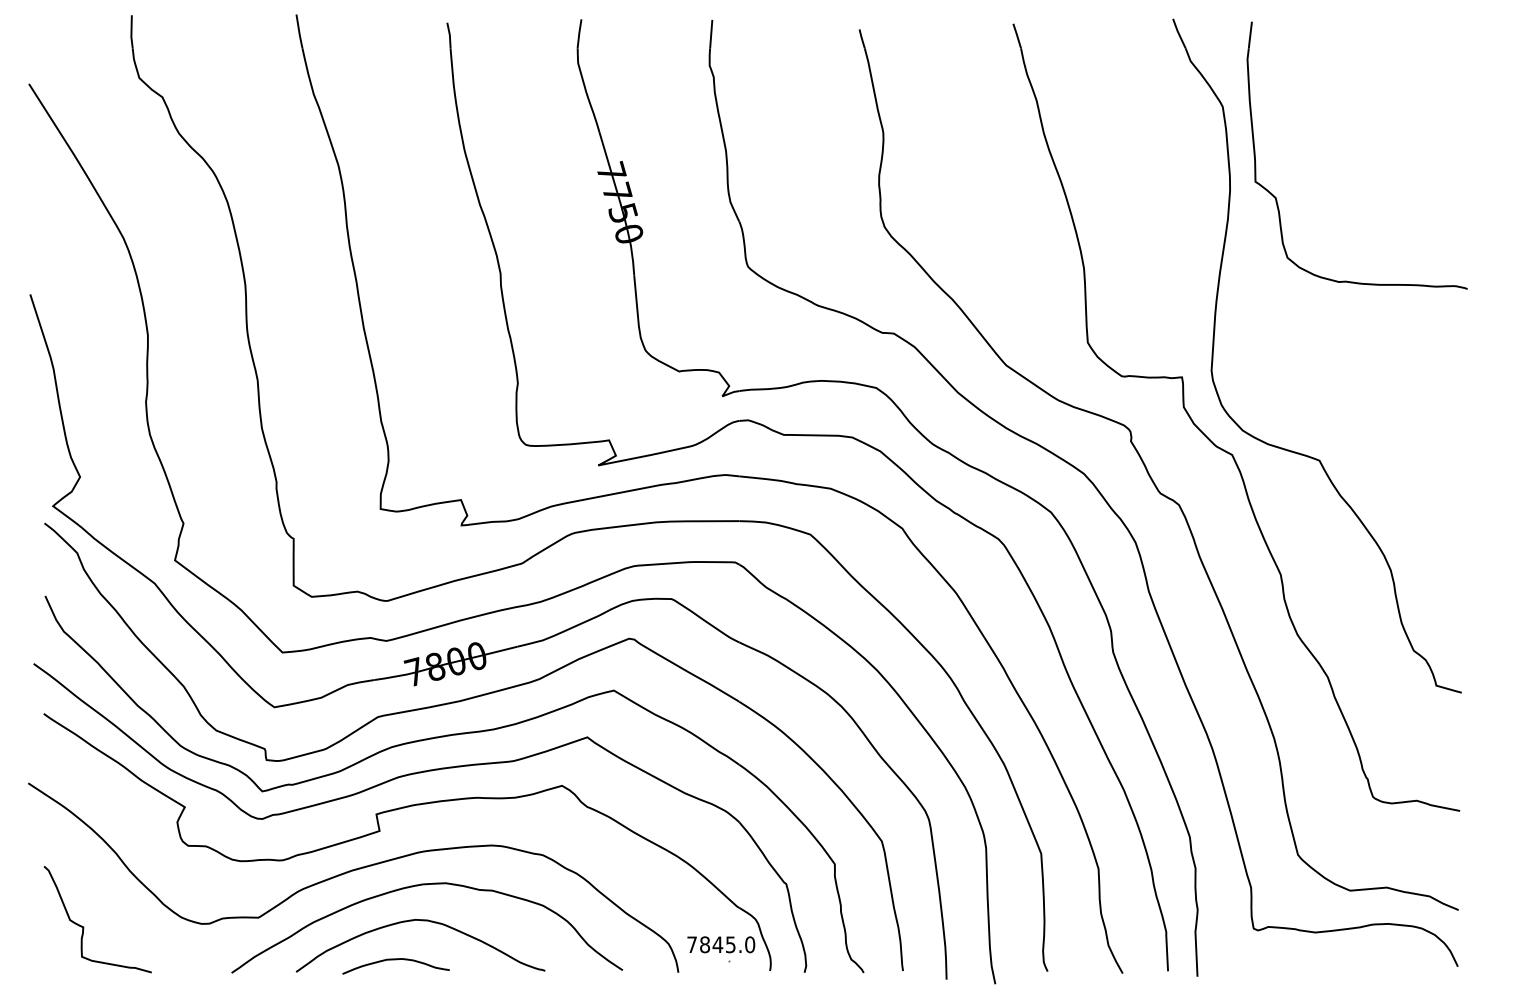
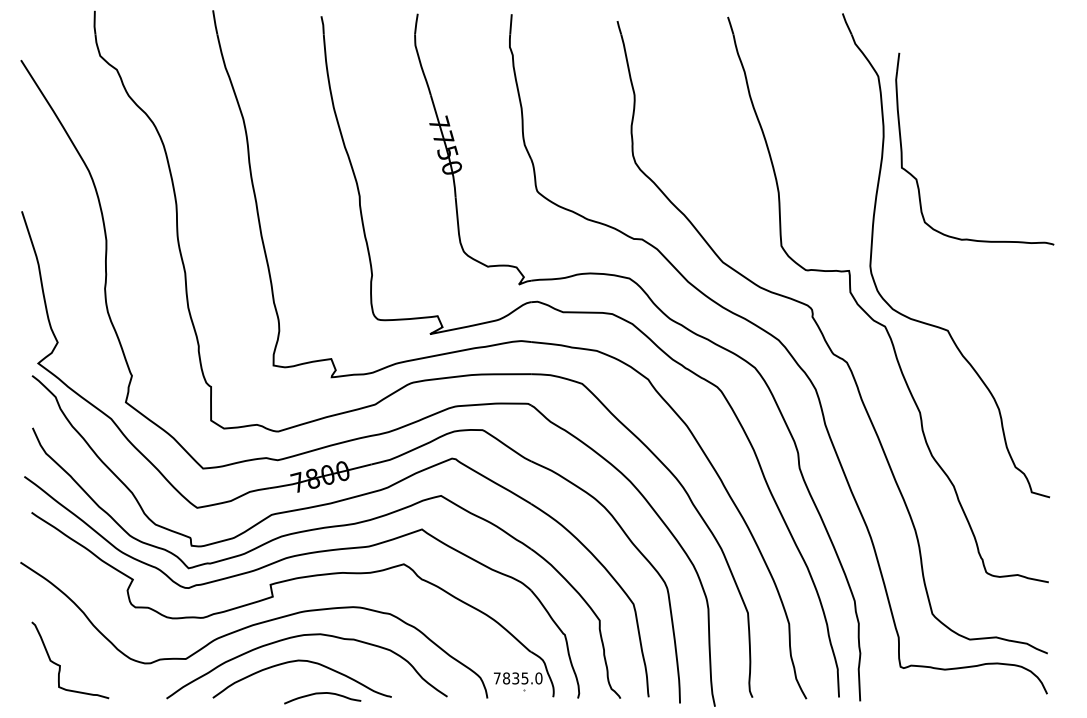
part: (1276, 197) -> (916, 179), moved
text: (717, 944) -> (515, 678), 7845.0 -> 7835.0
curve: (395, 960) -> (322, 694), moved

